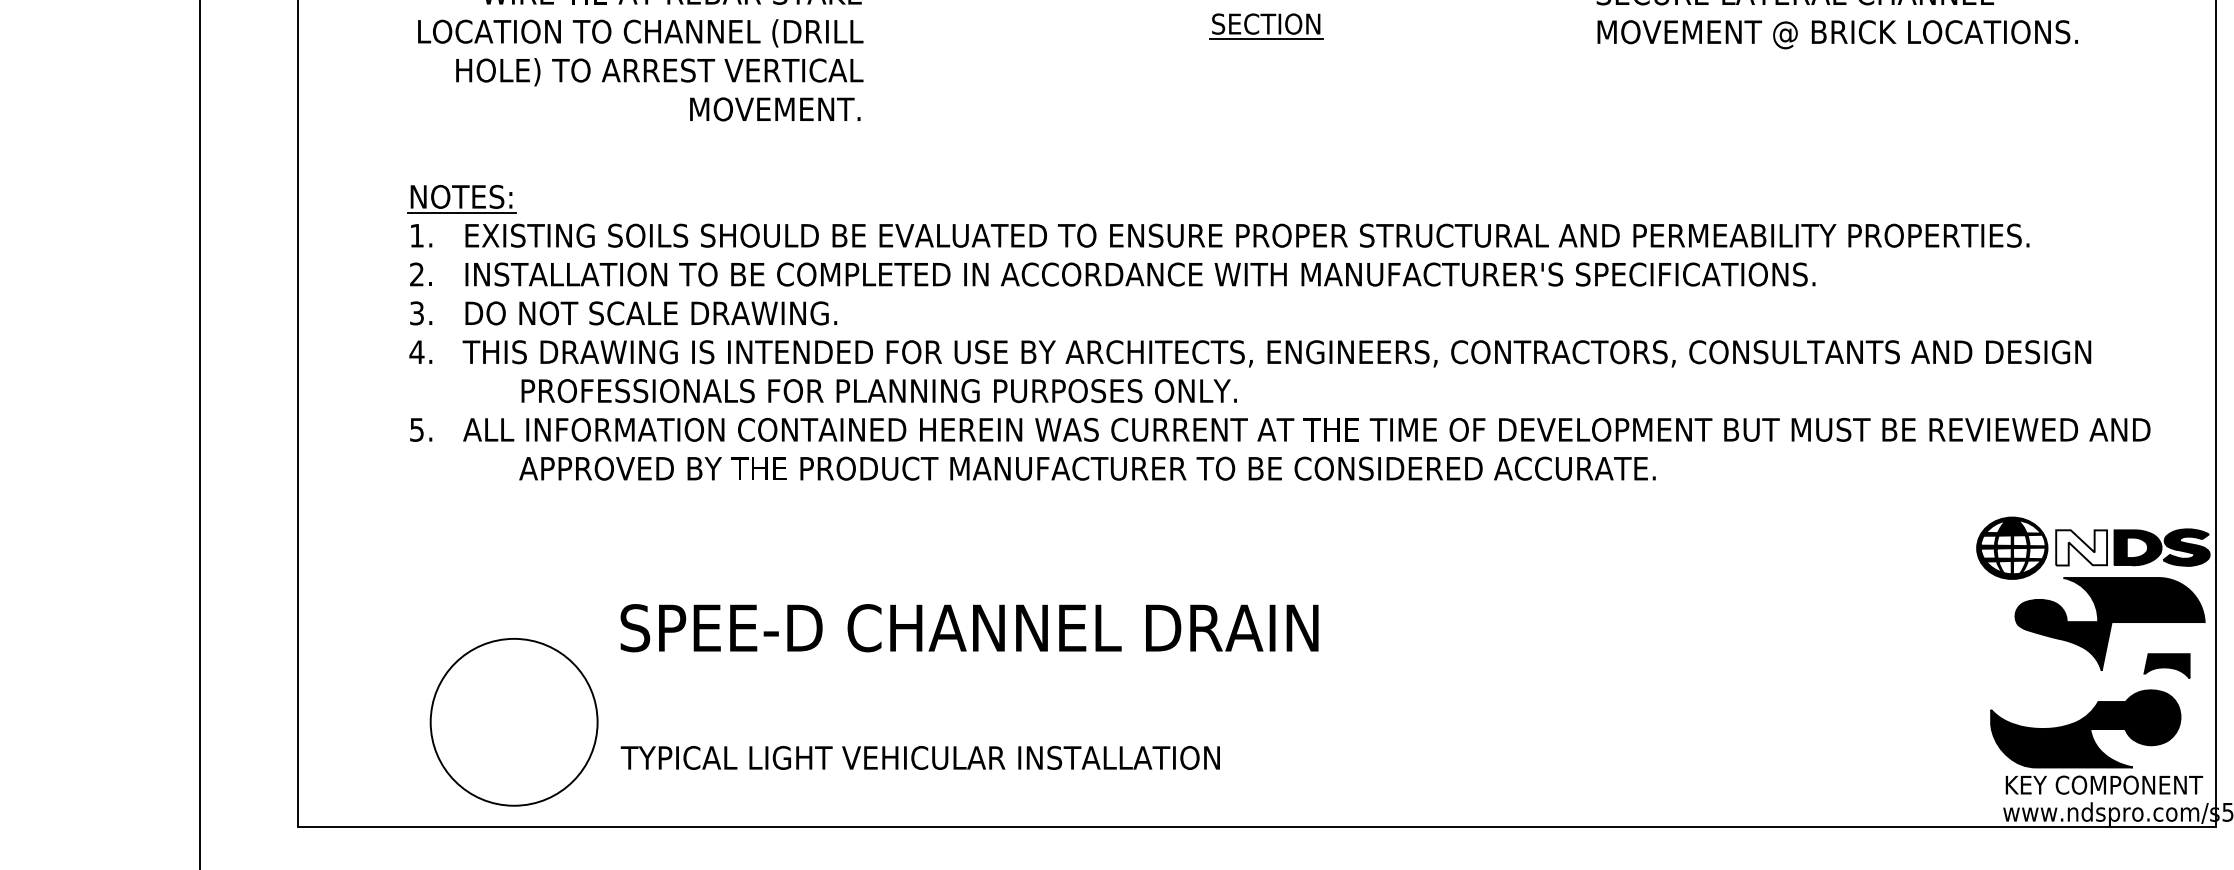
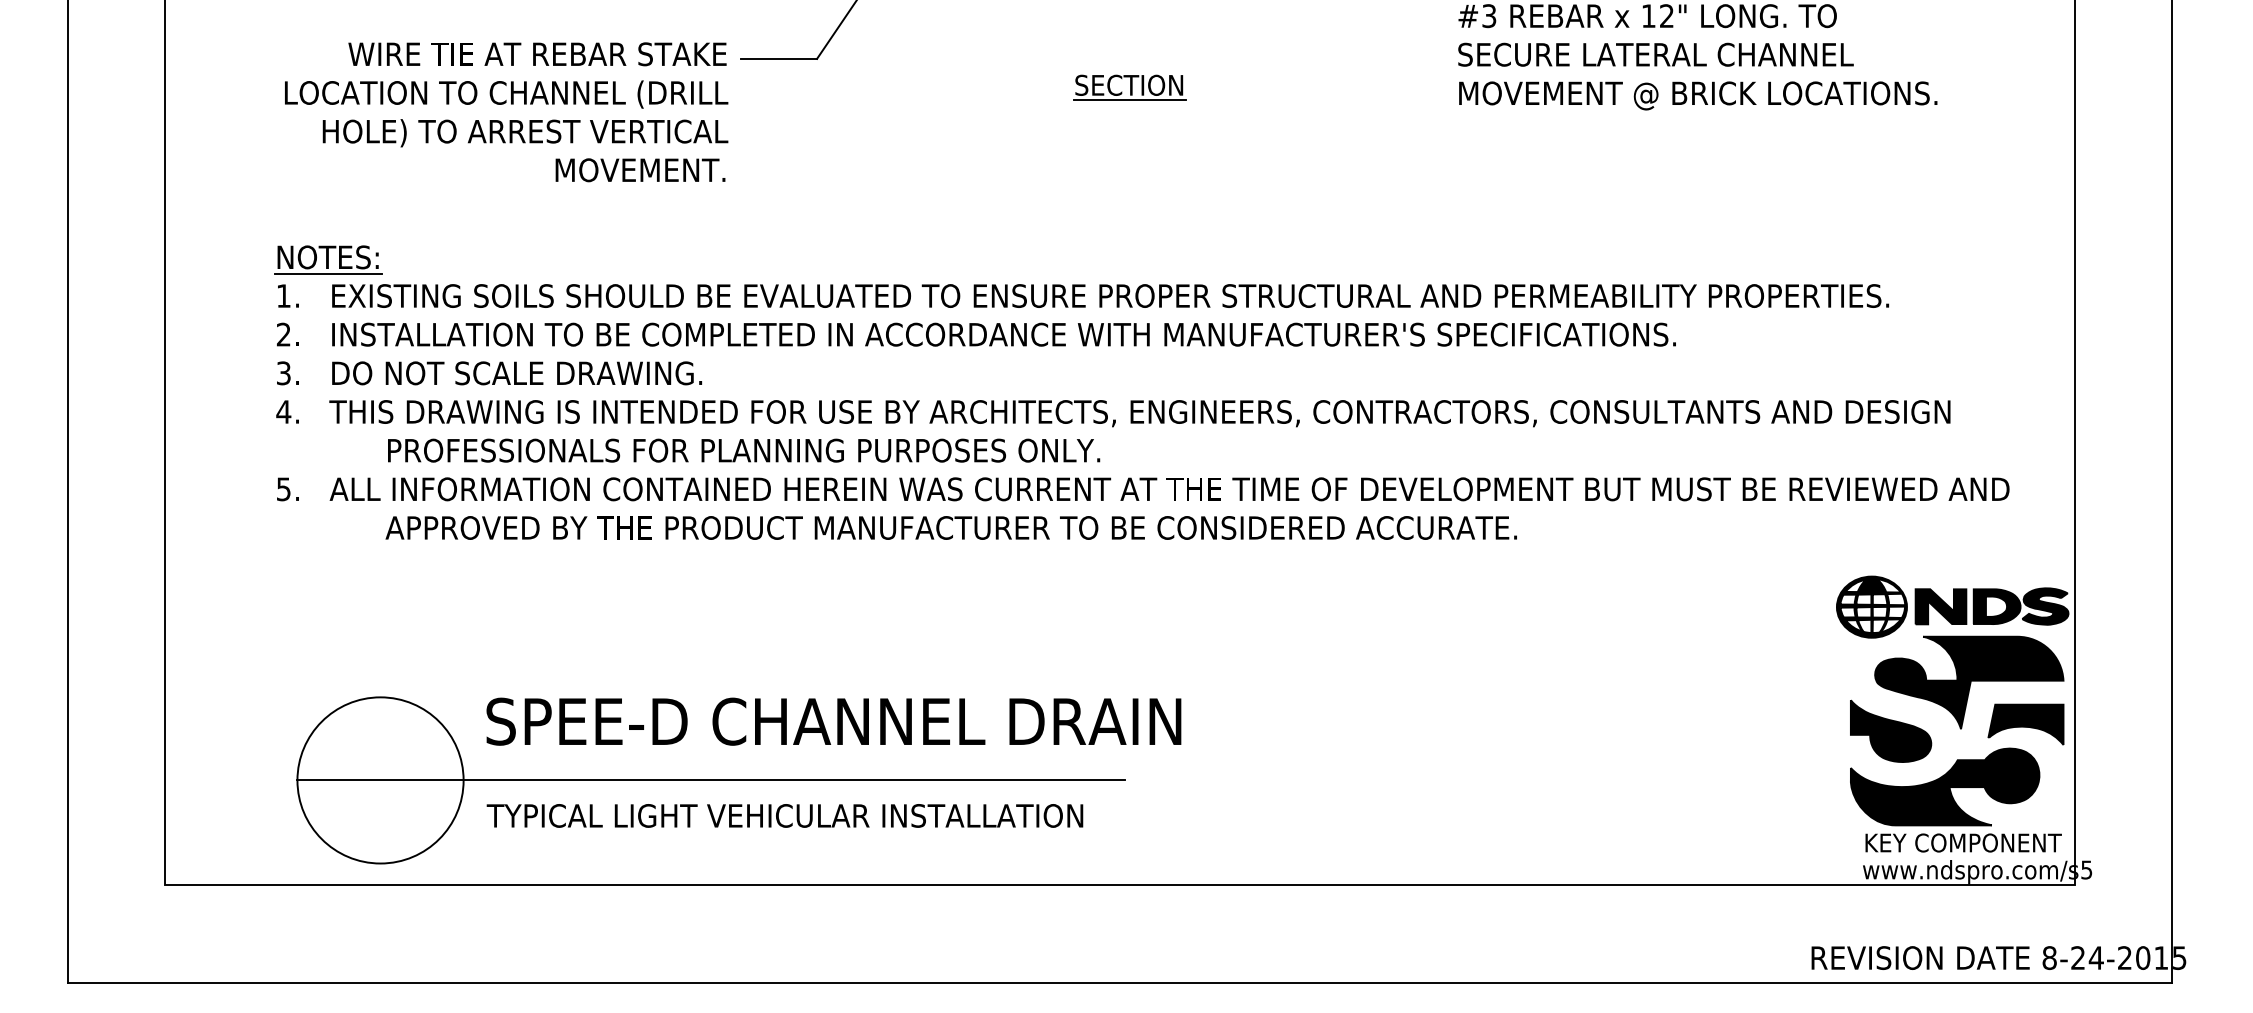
fill: (2081, 547) -> (1940, 606), added
text: (969, 627) -> (833, 721), moved
part: (2166, 666) -> (2025, 724), size x1.67
part: (2031, 672) -> (1891, 730), added
line: (845, 722) -> (710, 780), added

